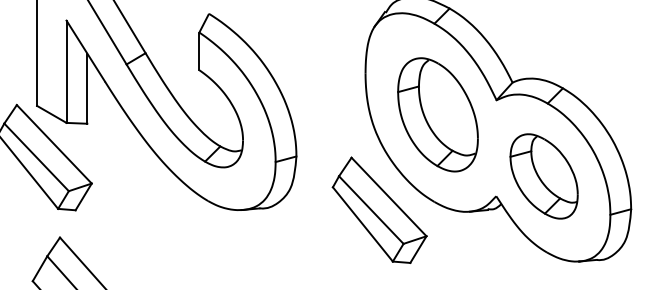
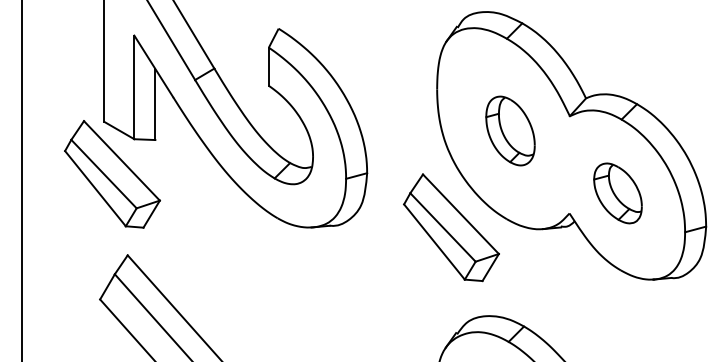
part: (437, 114) -> (510, 130), size x0.6
part: (543, 176) -> (617, 193), size x0.7

